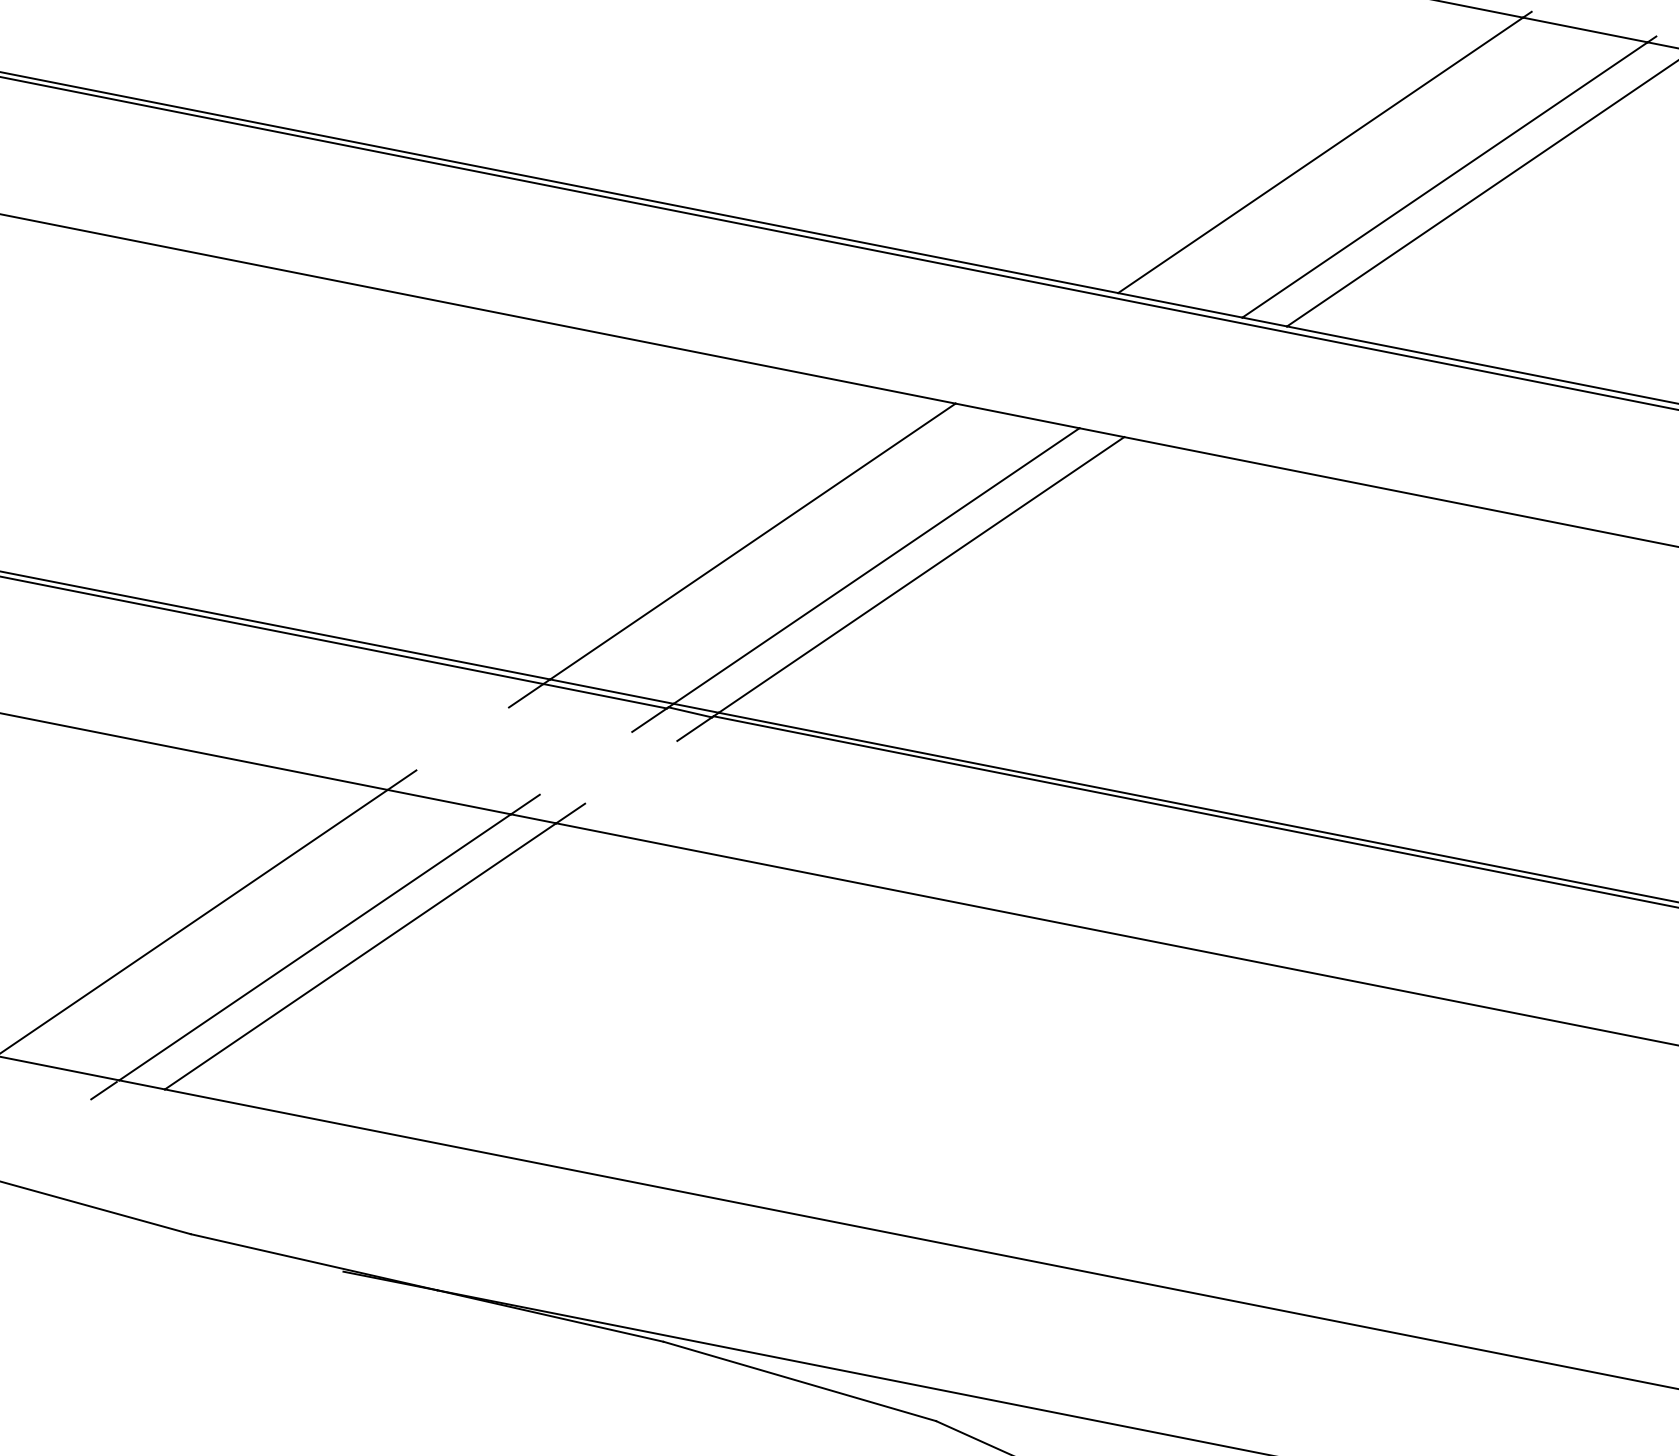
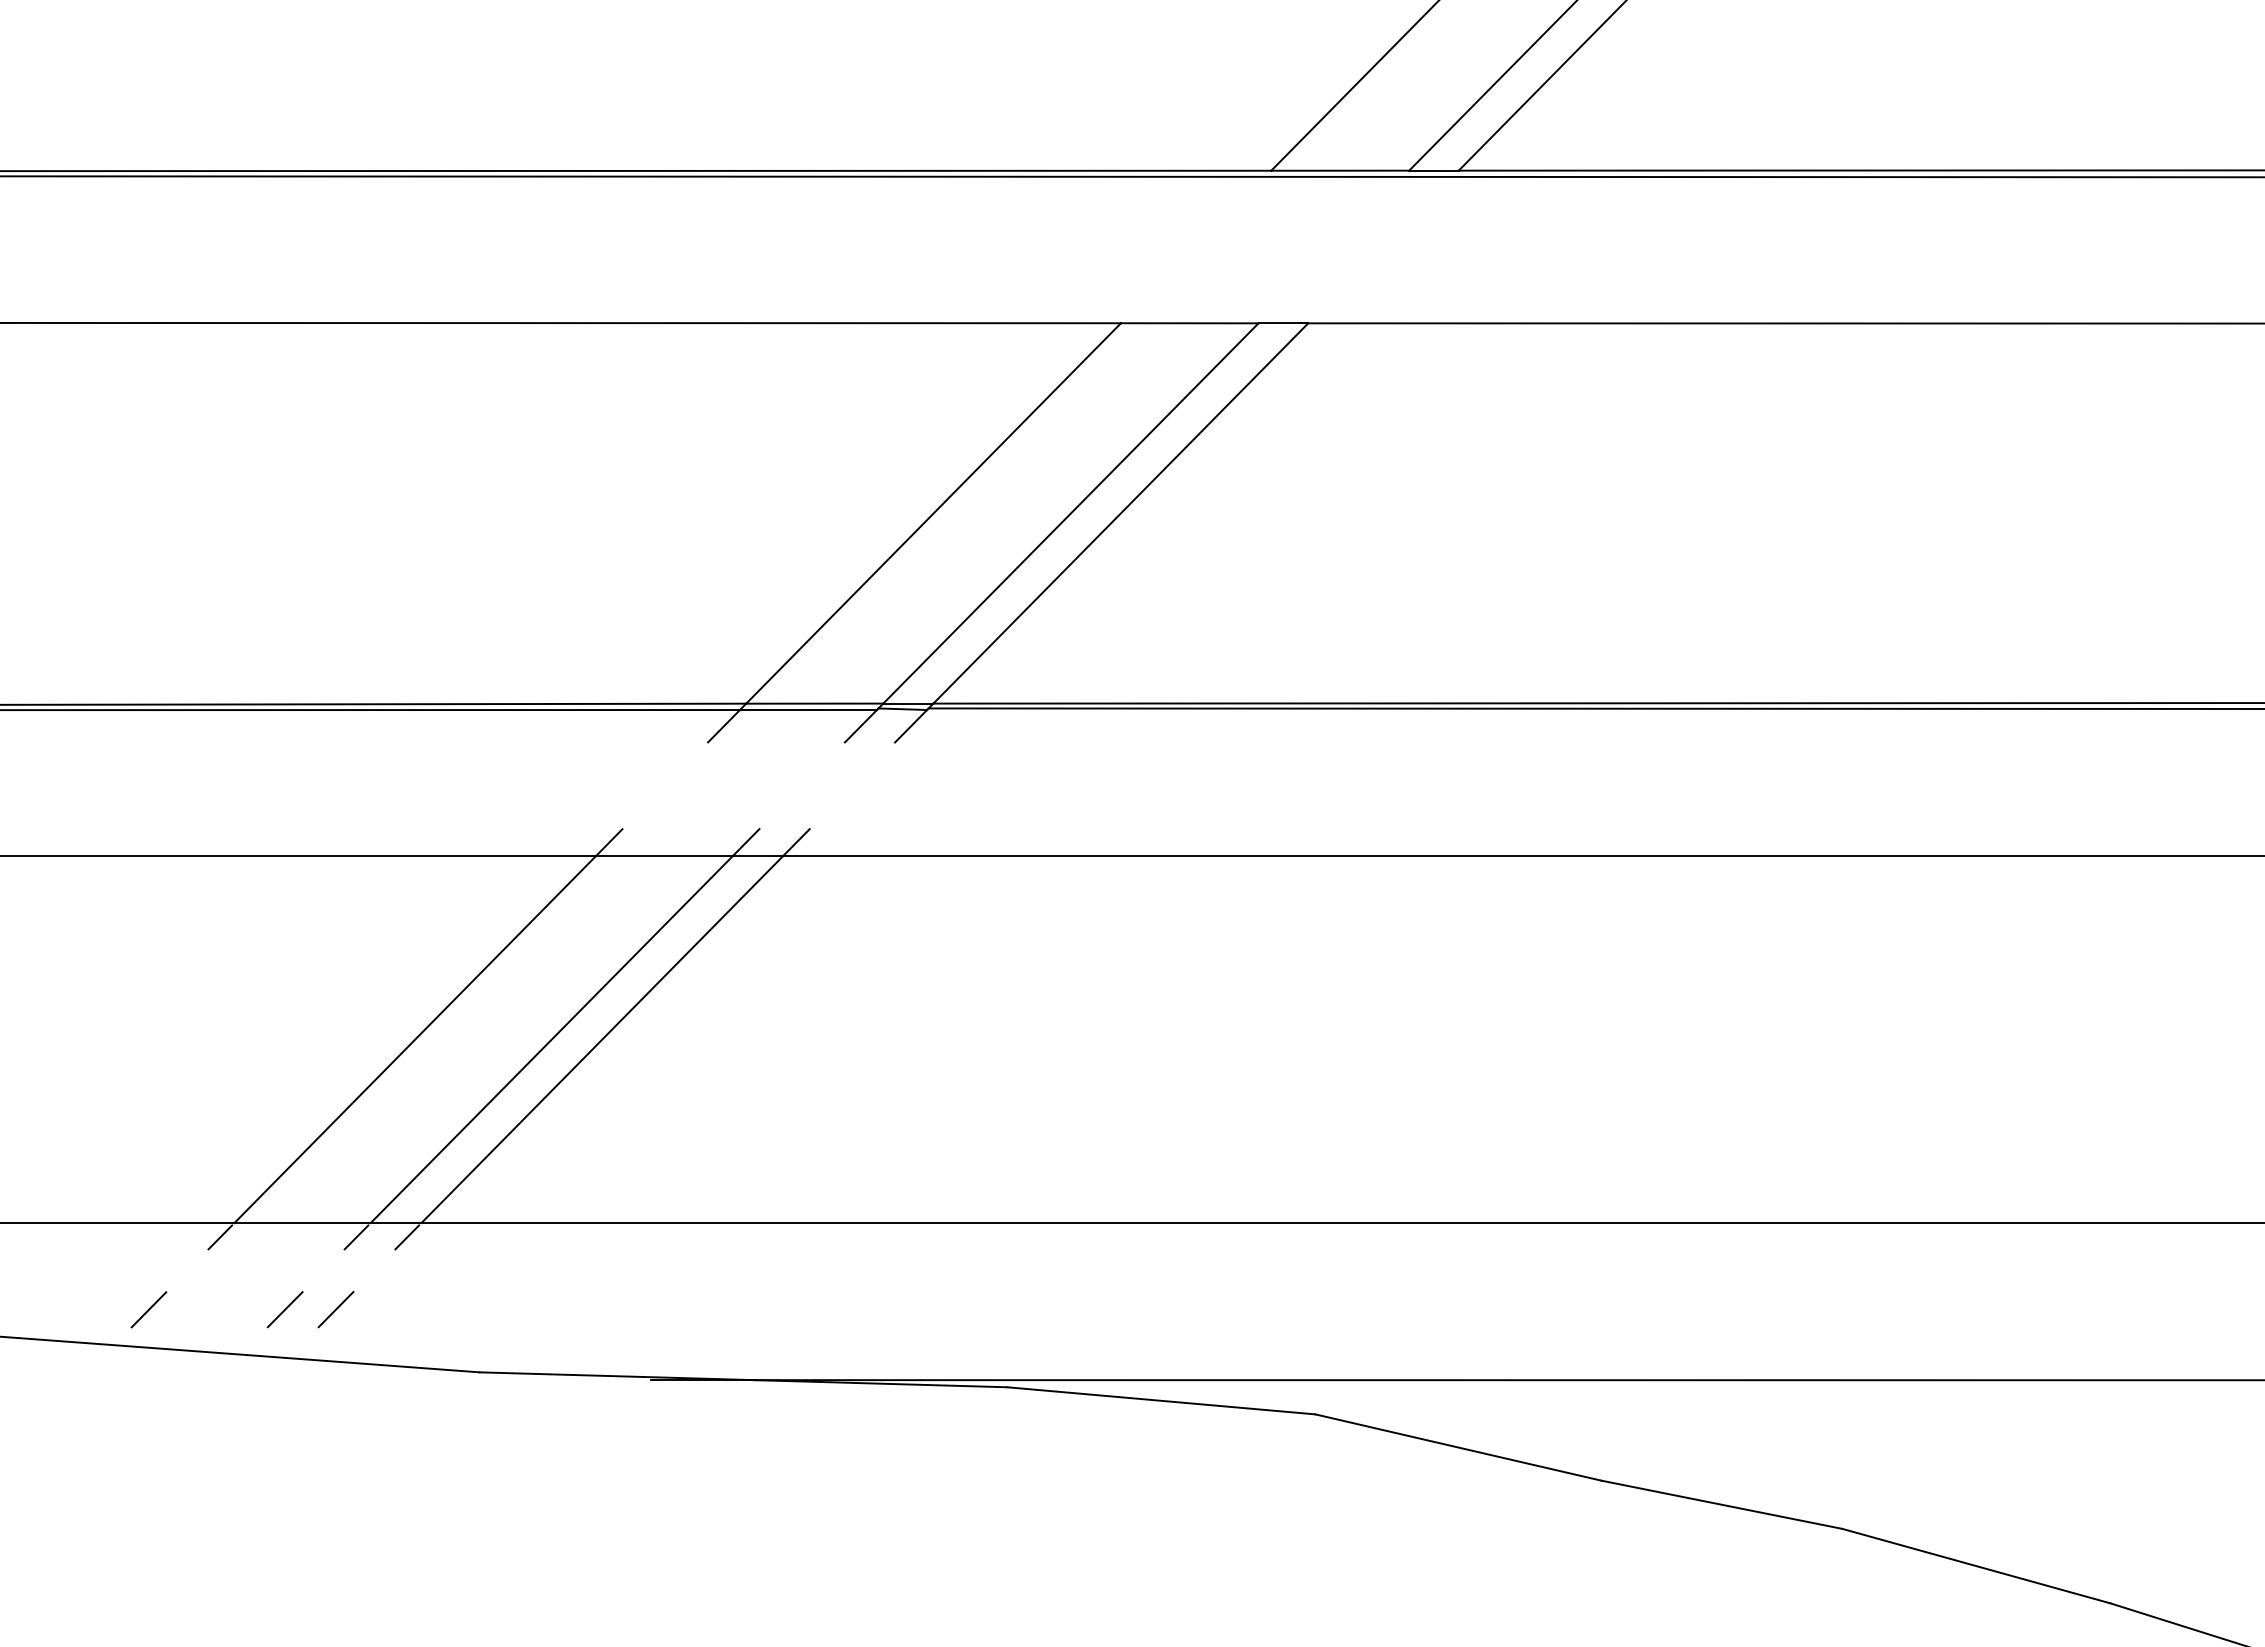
line: (149, 1099) -> (407, 1237), added
line: (26, 1142) -> (284, 1309), added
line: (72, 1151) -> (335, 1309), added

